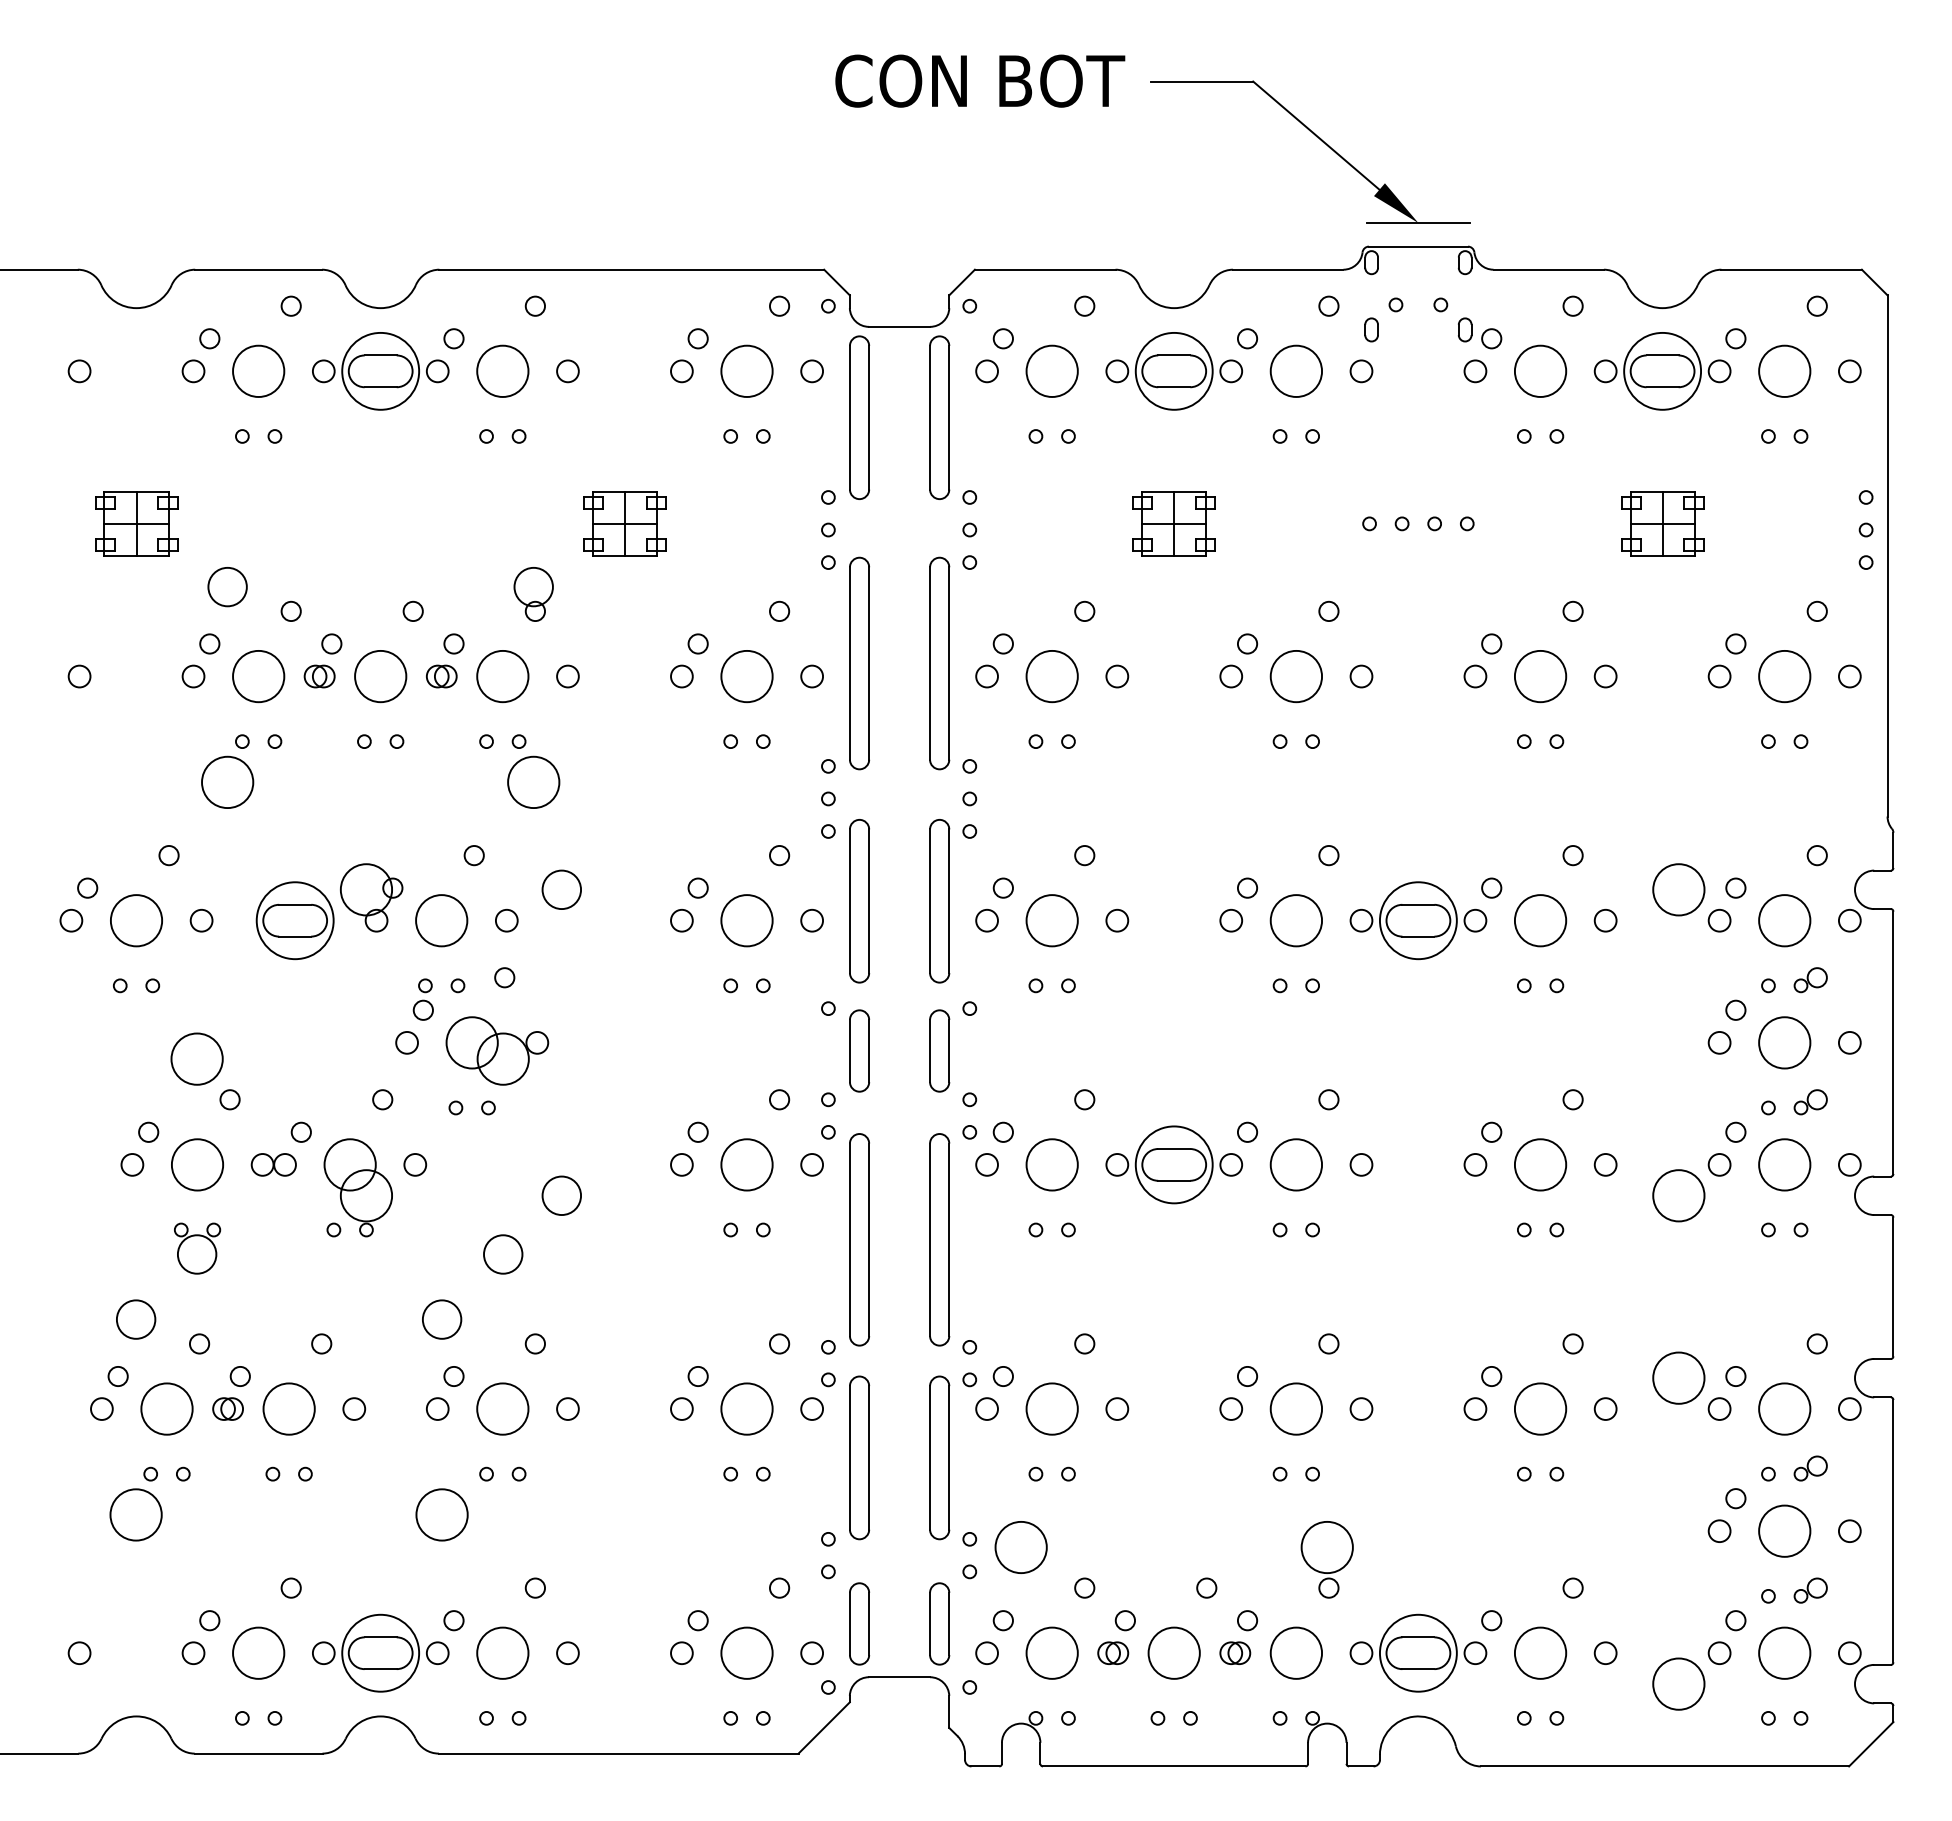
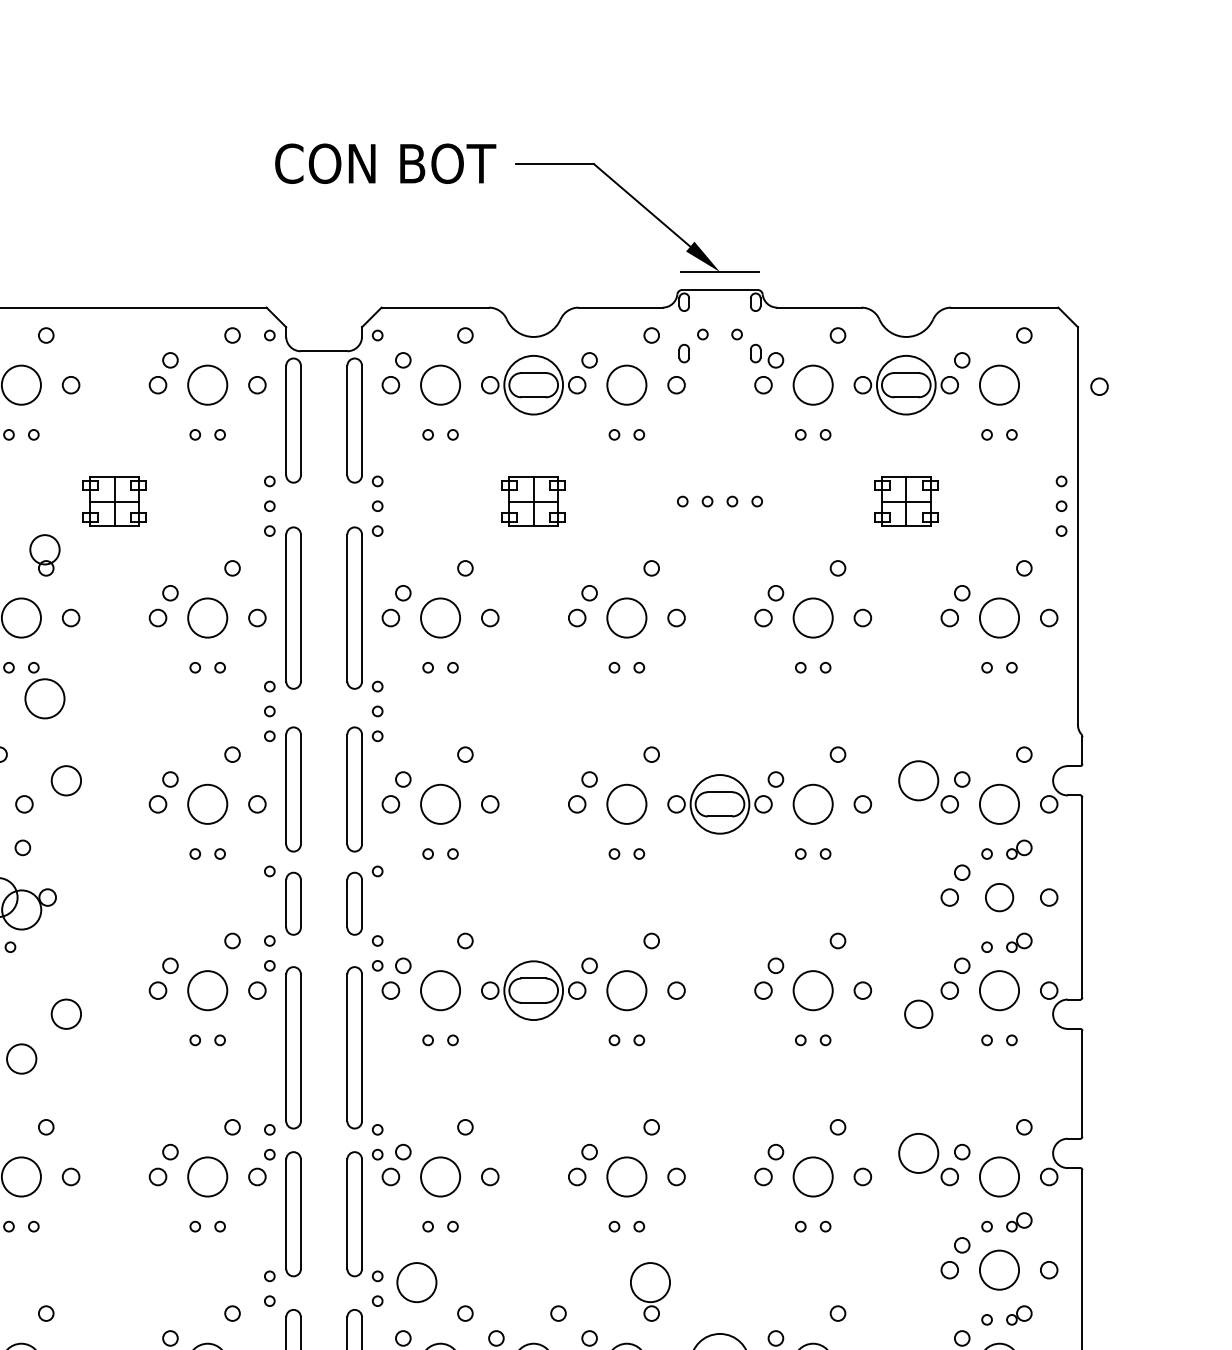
circle: (1849, 371) -> (1099, 386), moved
circle: (1784, 1042) -> (999, 897), size x0.7
circle: (1678, 1195) -> (918, 1014), size x0.7

